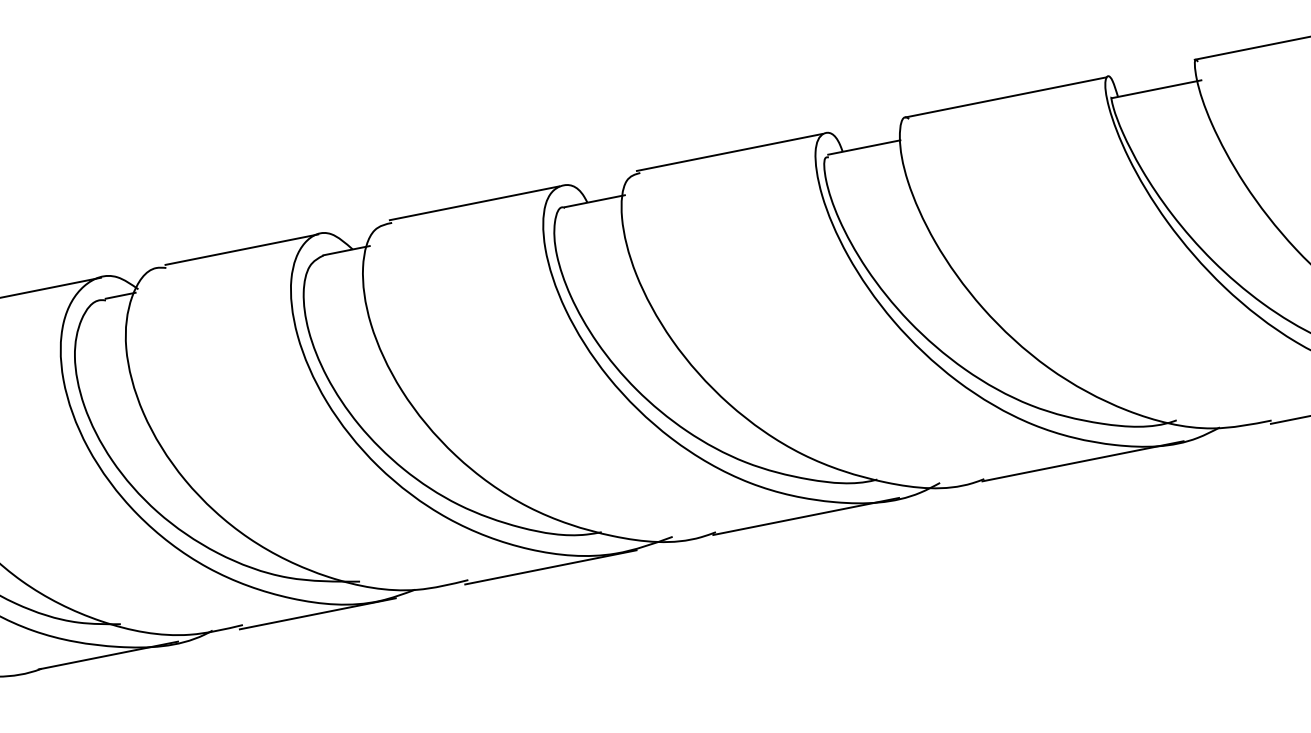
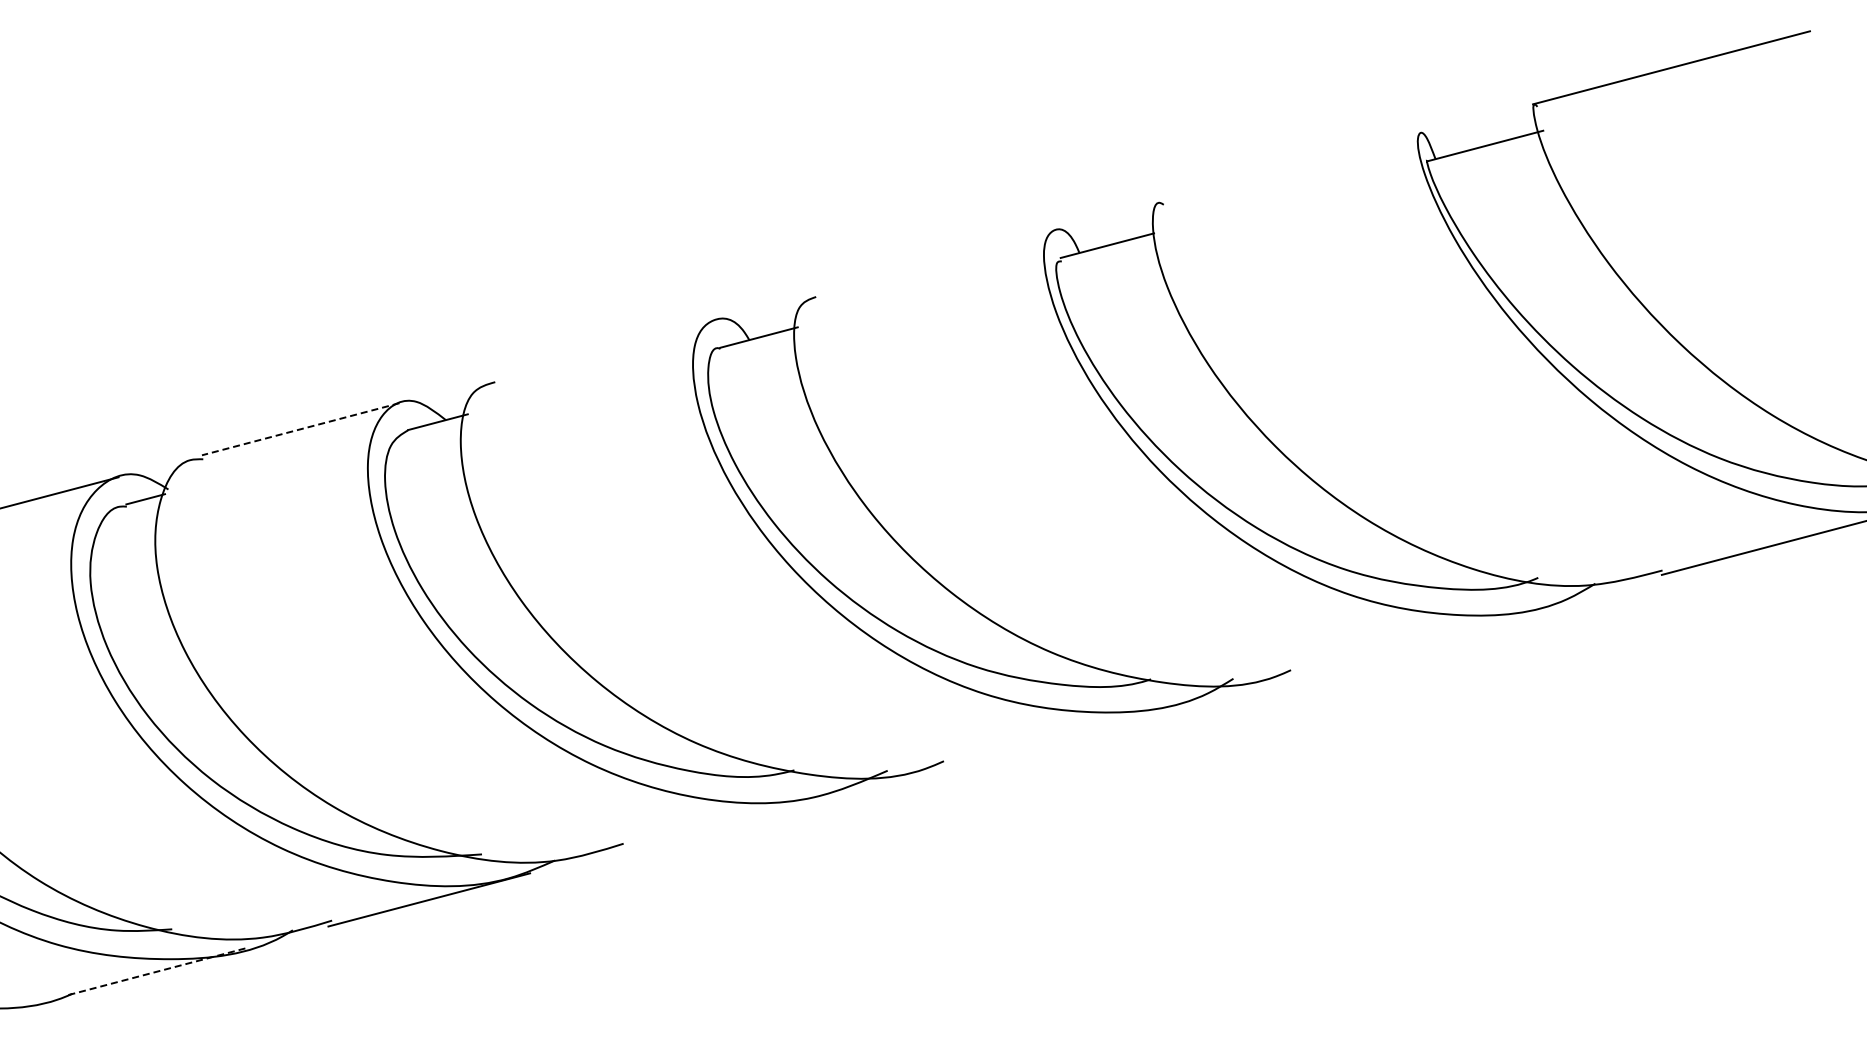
line: (1005, 97) -> (1288, 168), removed
line: (729, 152) -> (931, 262), removed
line: (474, 202) -> (601, 349), removed
line: (241, 249) -> (300, 429), solid -> dashed
line: (1082, 460) -> (1418, 638), removed
line: (805, 516) -> (1060, 733), removed
line: (550, 567) -> (730, 820), removed
line: (108, 655) -> (158, 971), solid -> dashed

